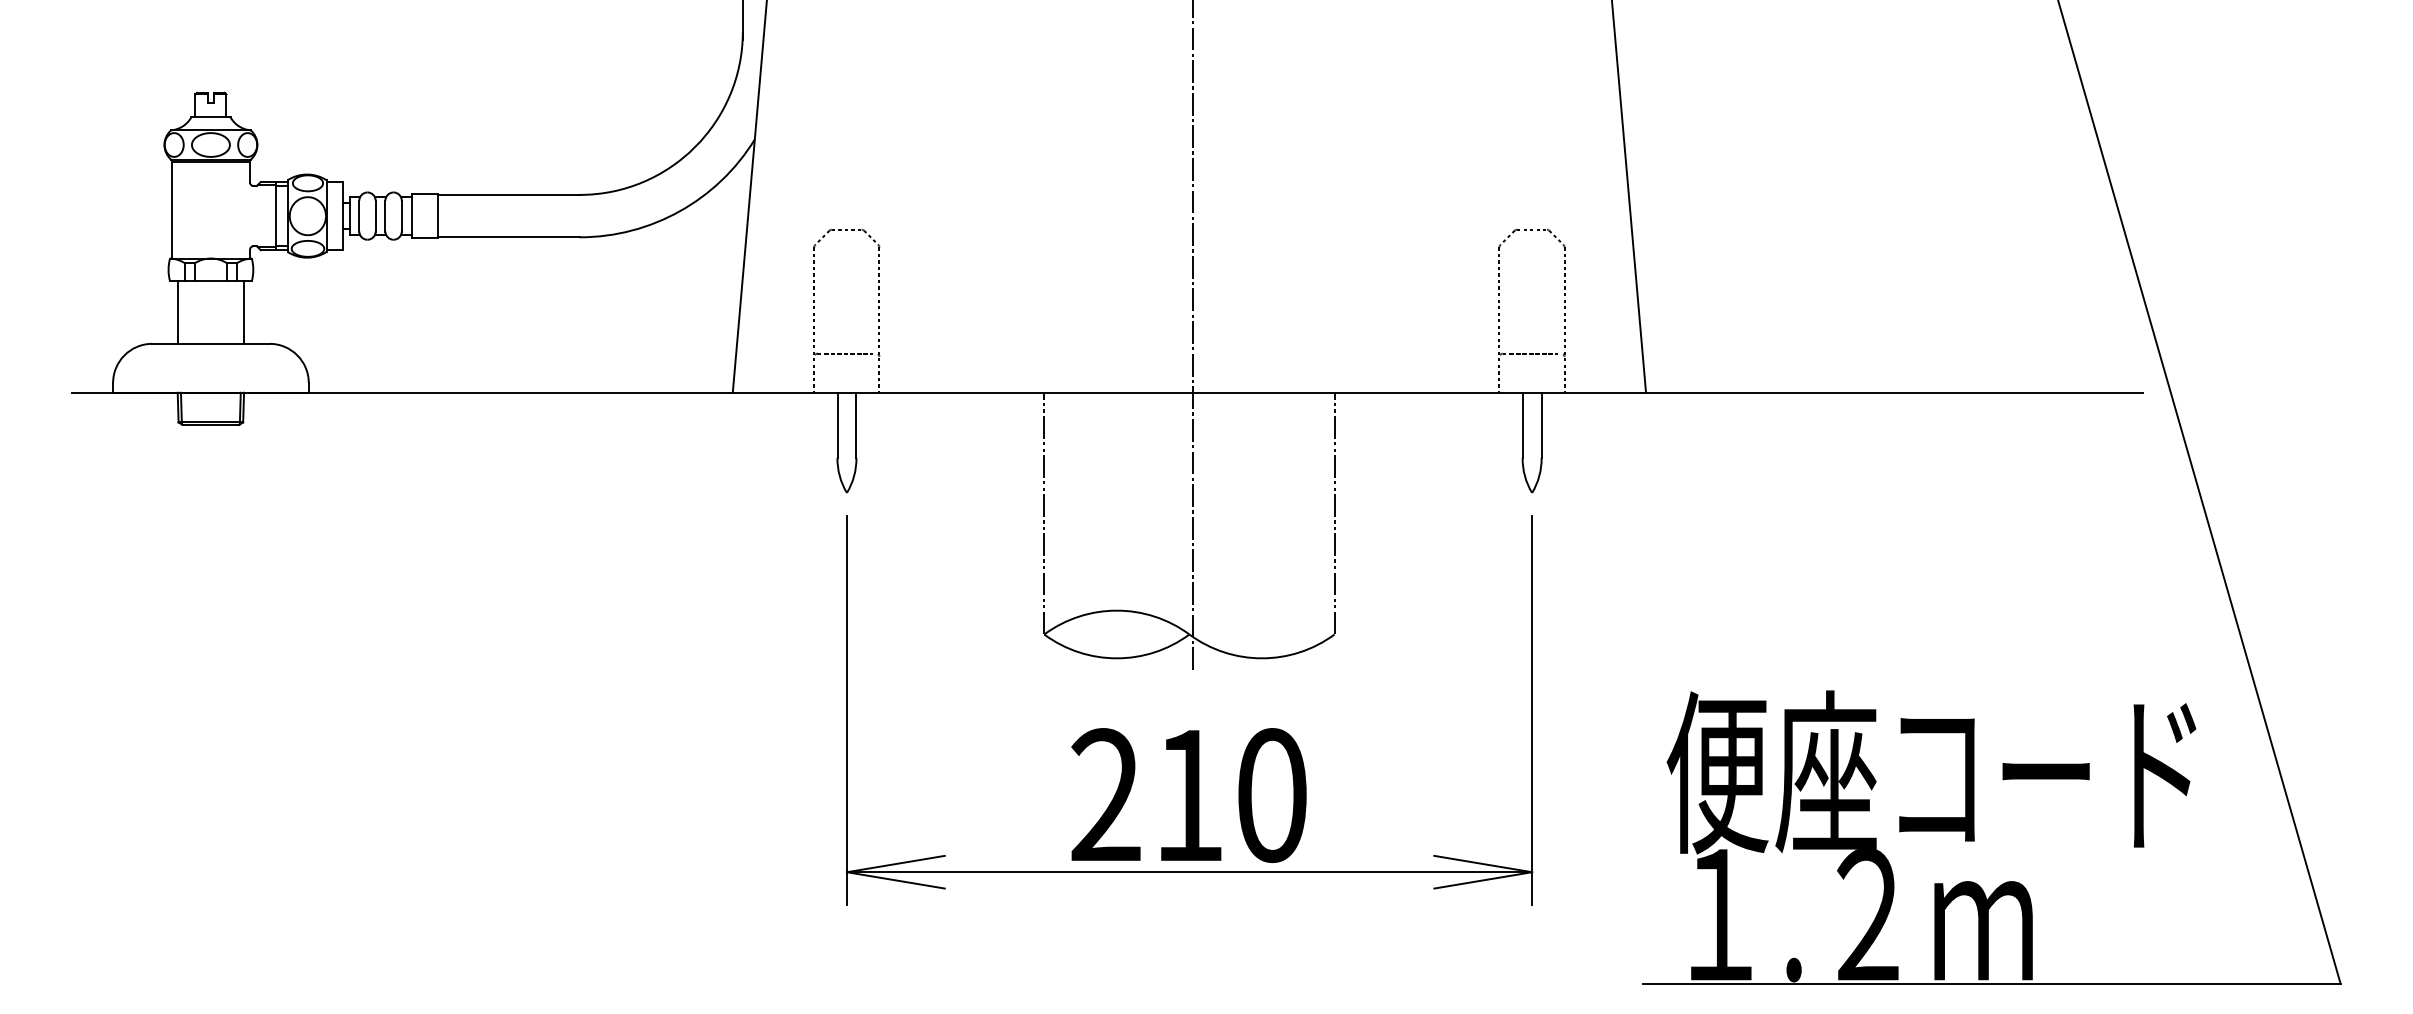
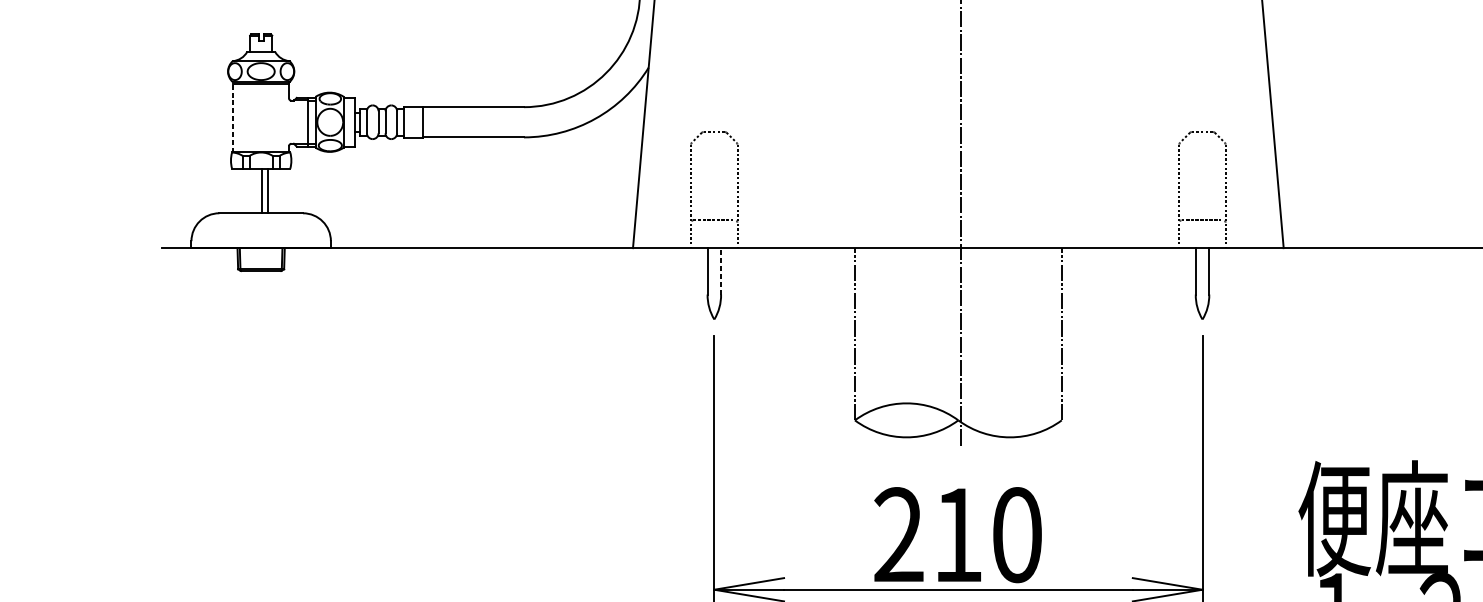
line: (171, 208) -> (233, 116), solid -> dashed
line: (177, 312) -> (268, 190), moved
line: (244, 312) -> (261, 190), moved
line: (856, 425) -> (721, 271), solid -> dashed

